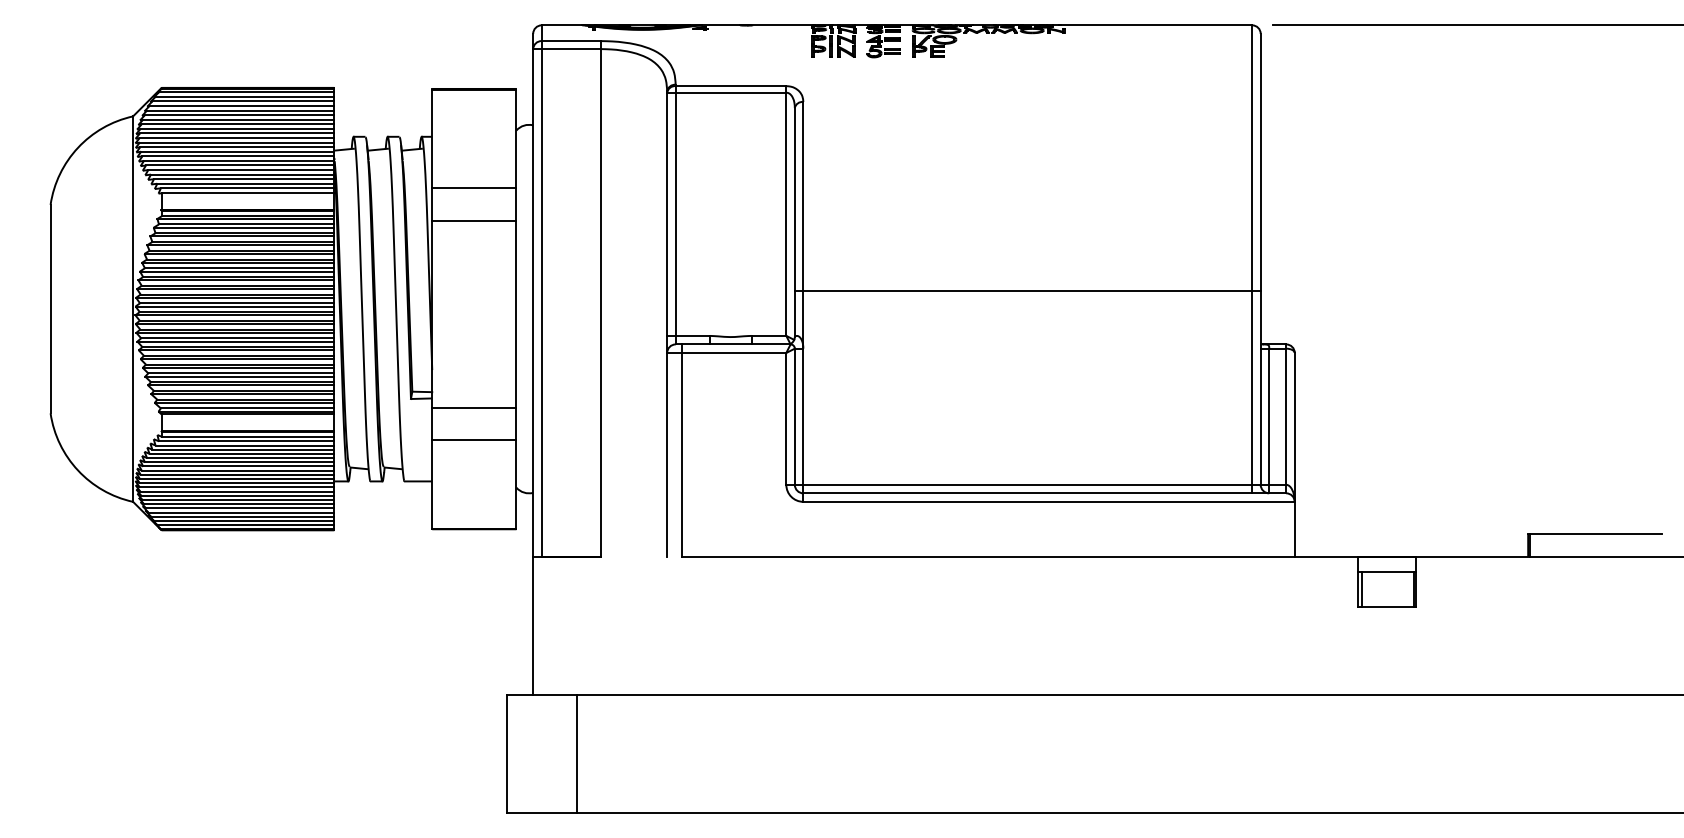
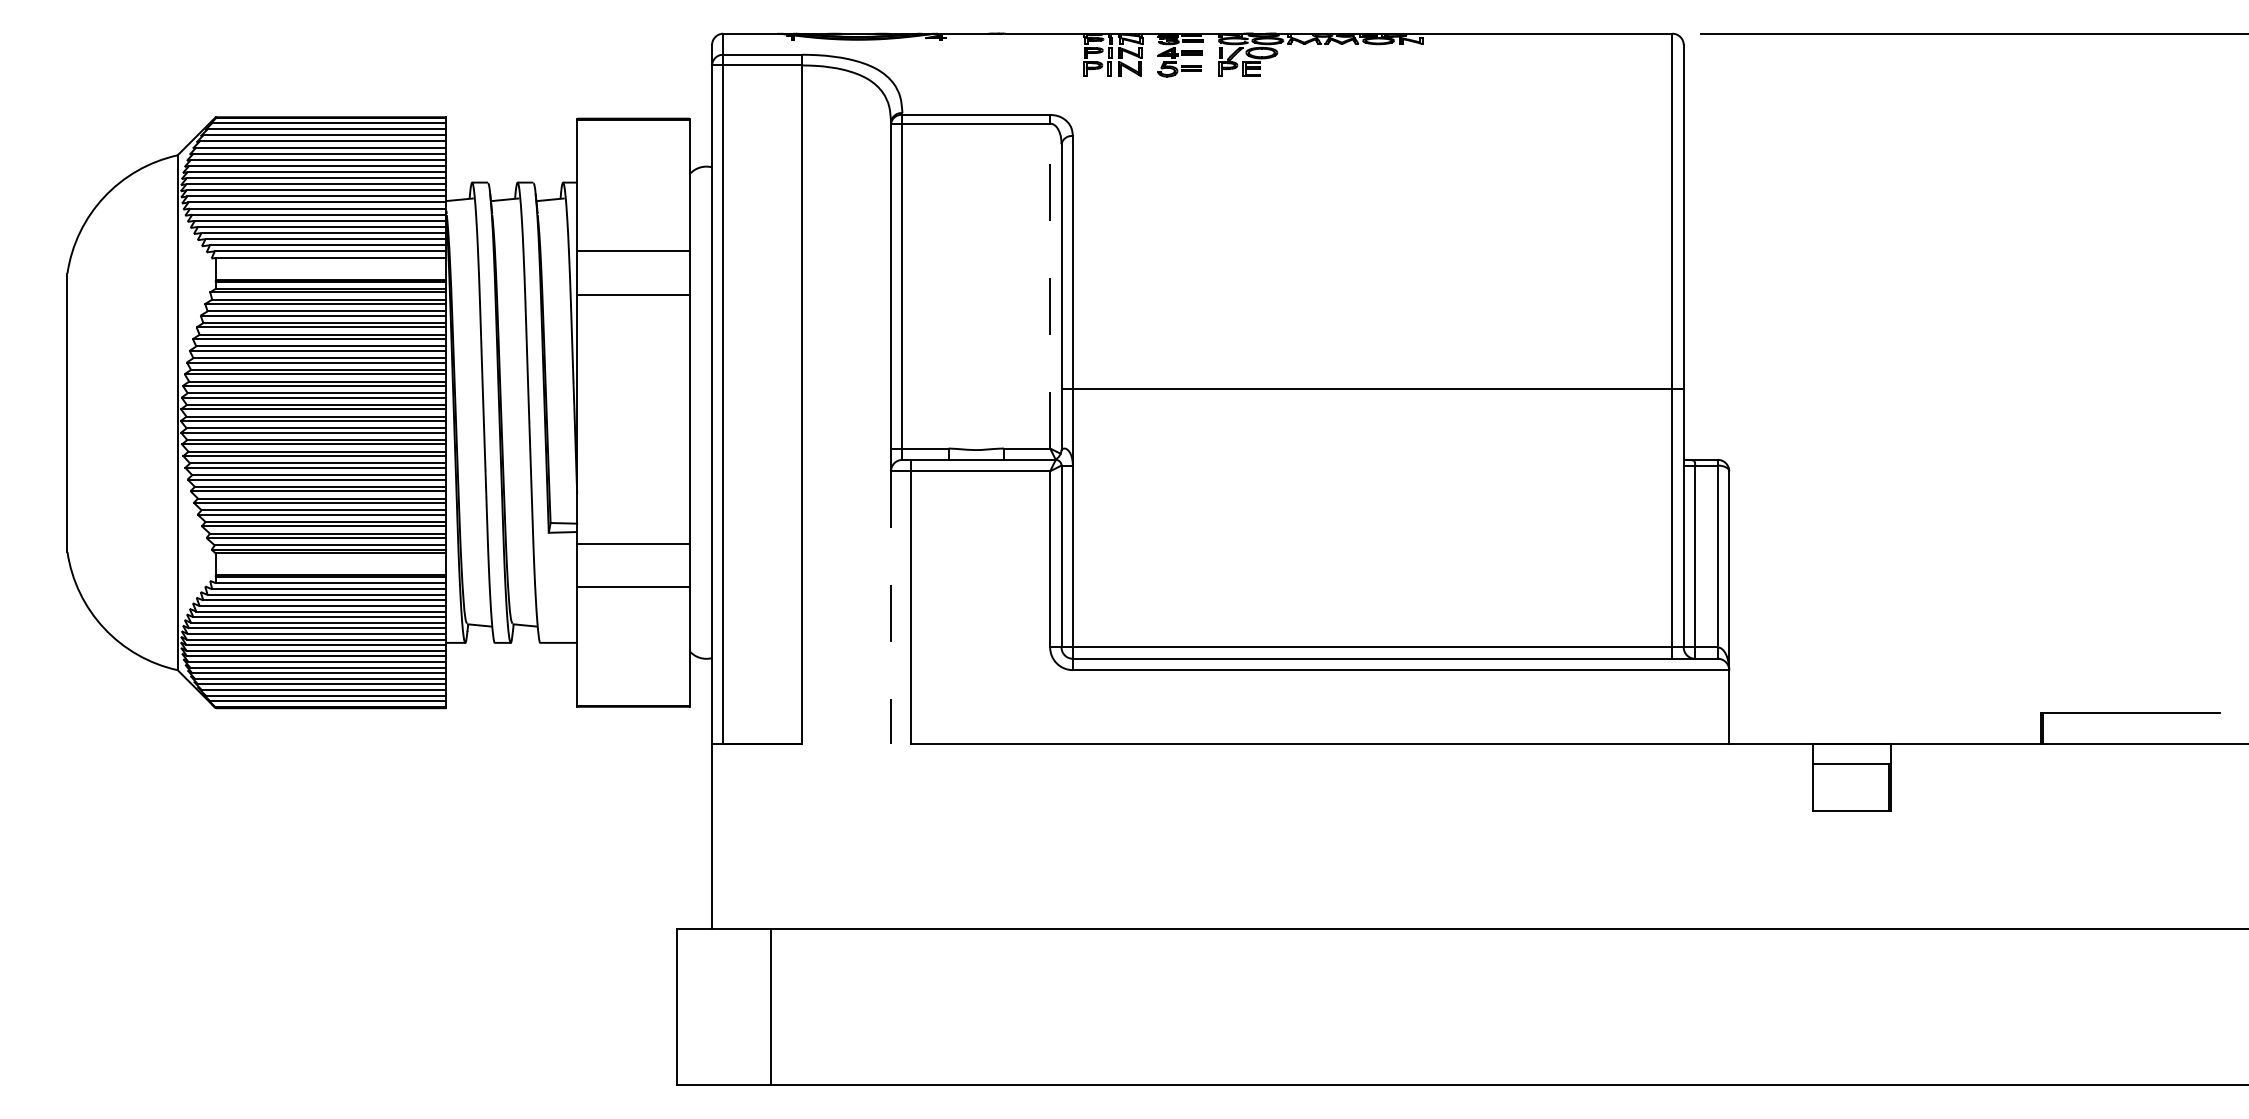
line: (786, 213) -> (1050, 285), solid -> dashed
line: (667, 455) -> (891, 608), solid -> dashed
line: (1361, 589) -> (1818, 787), removed

